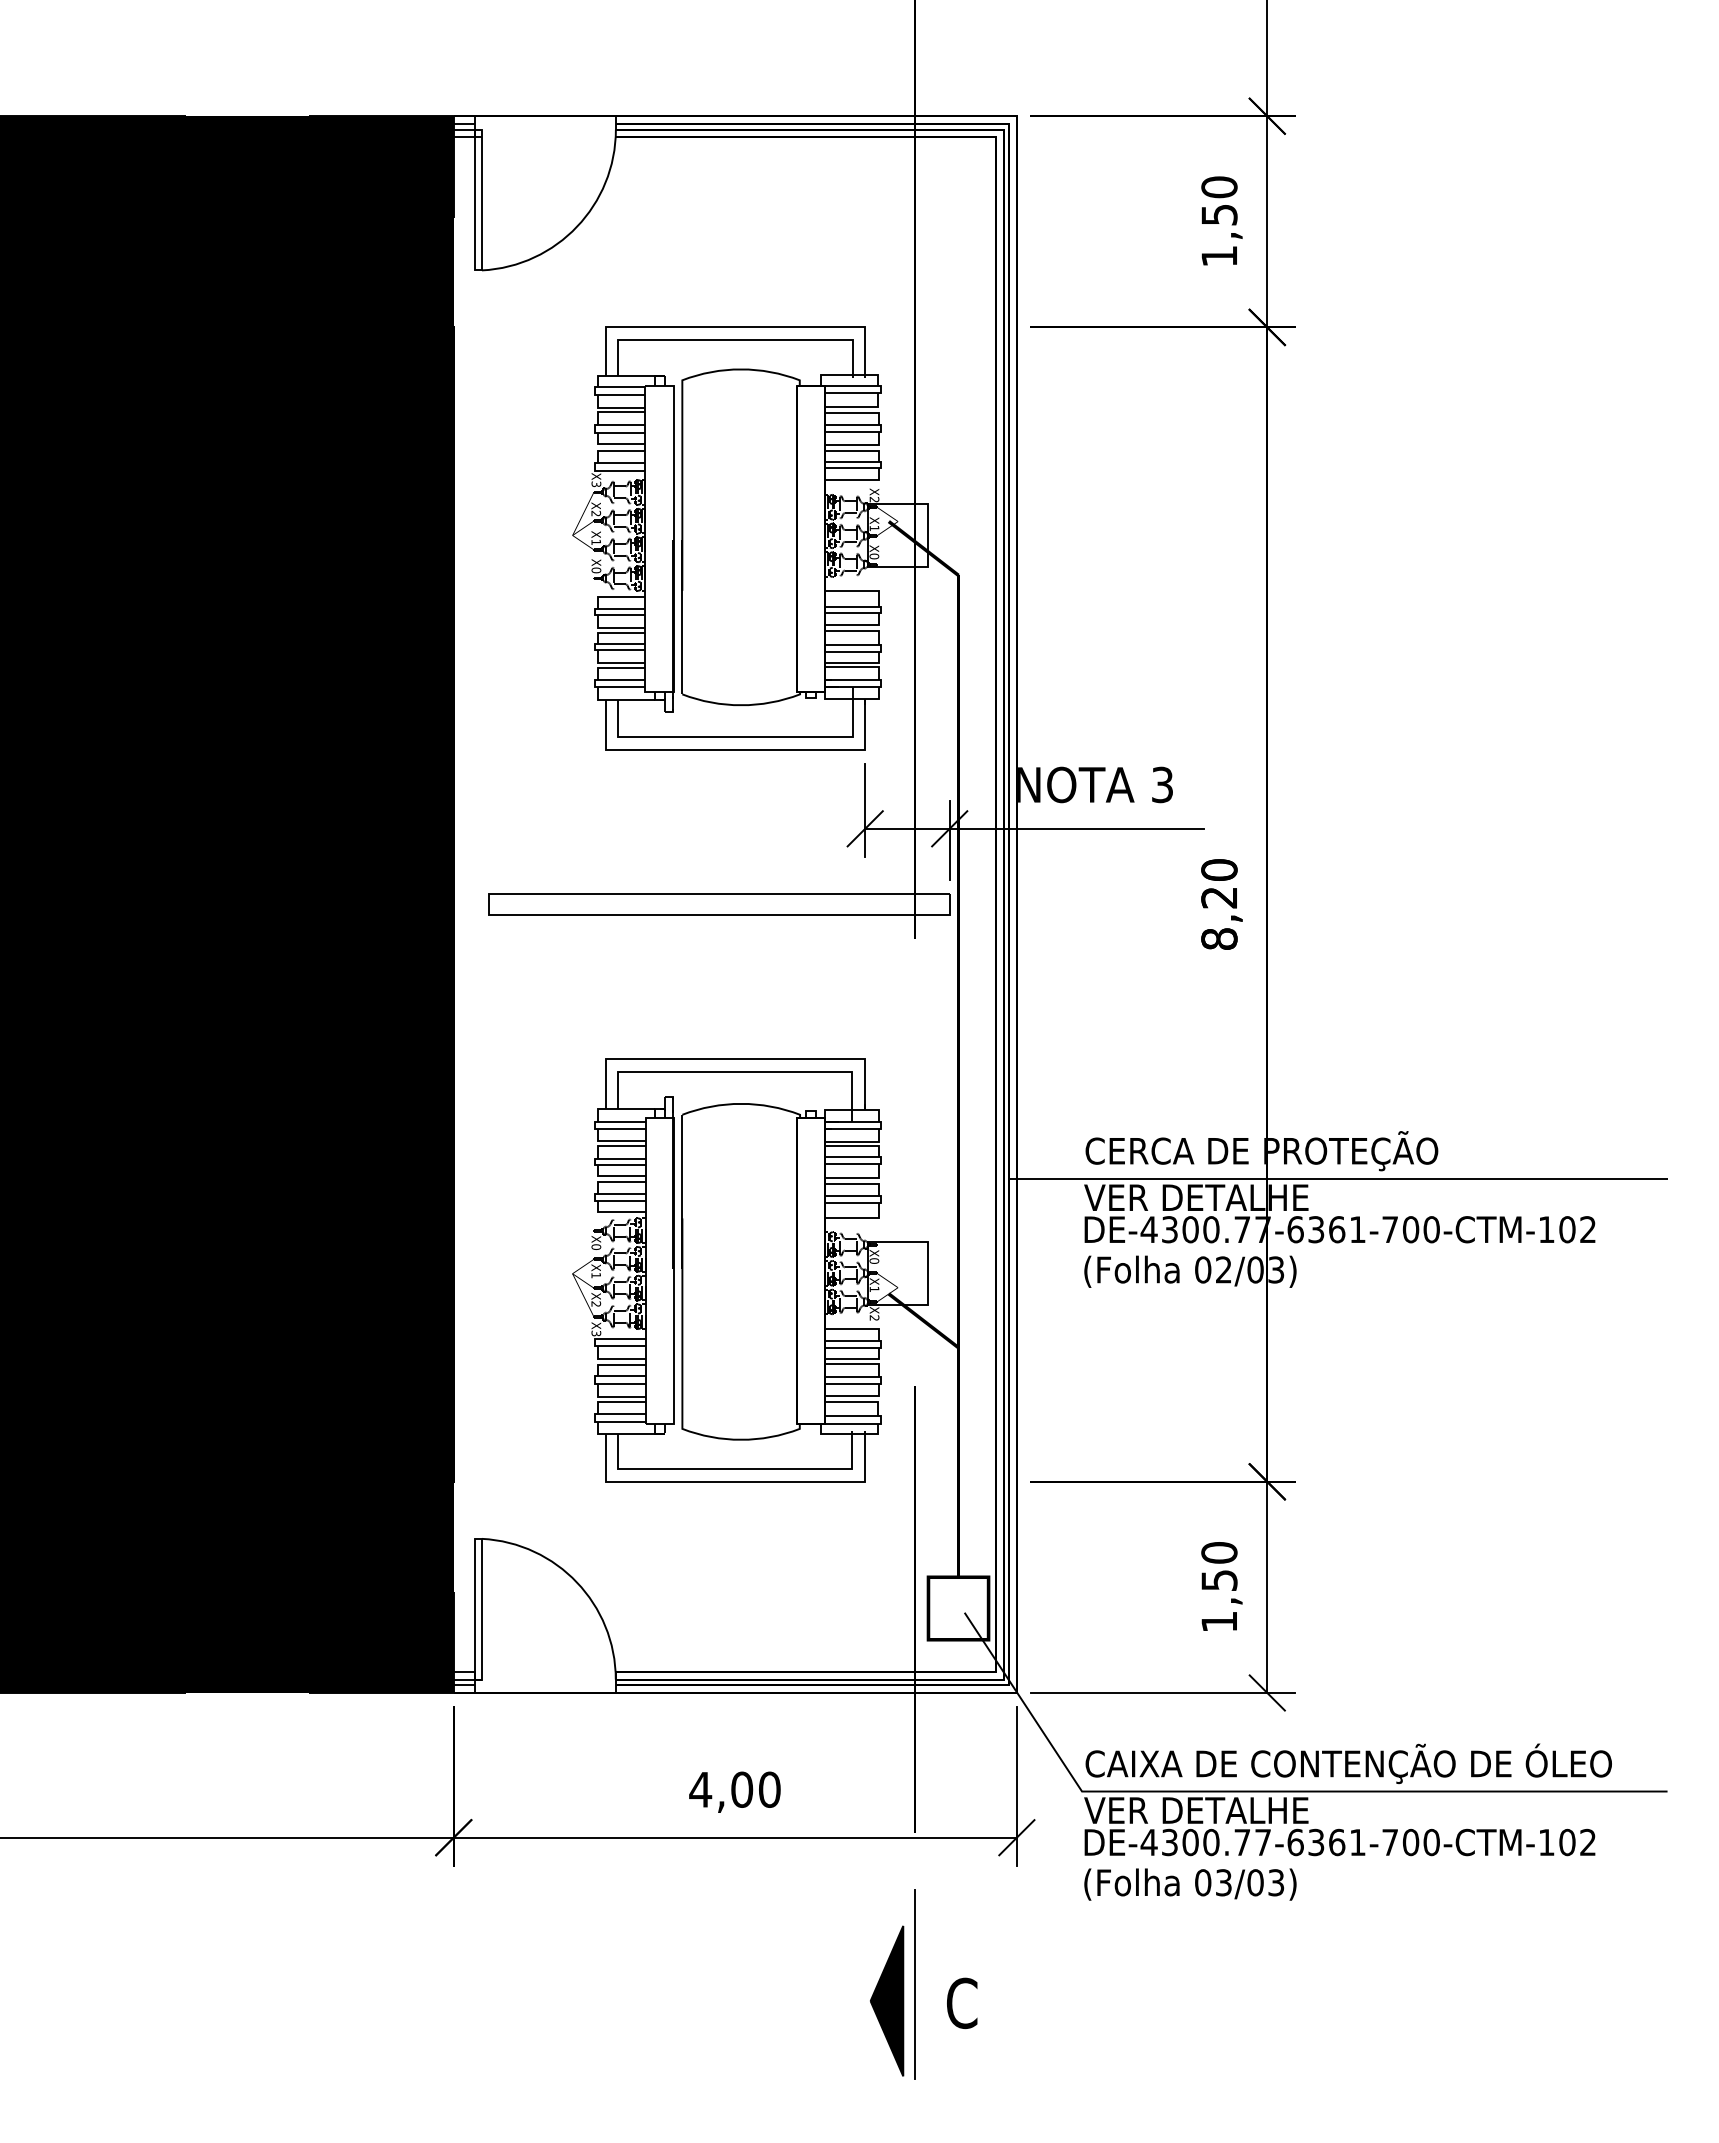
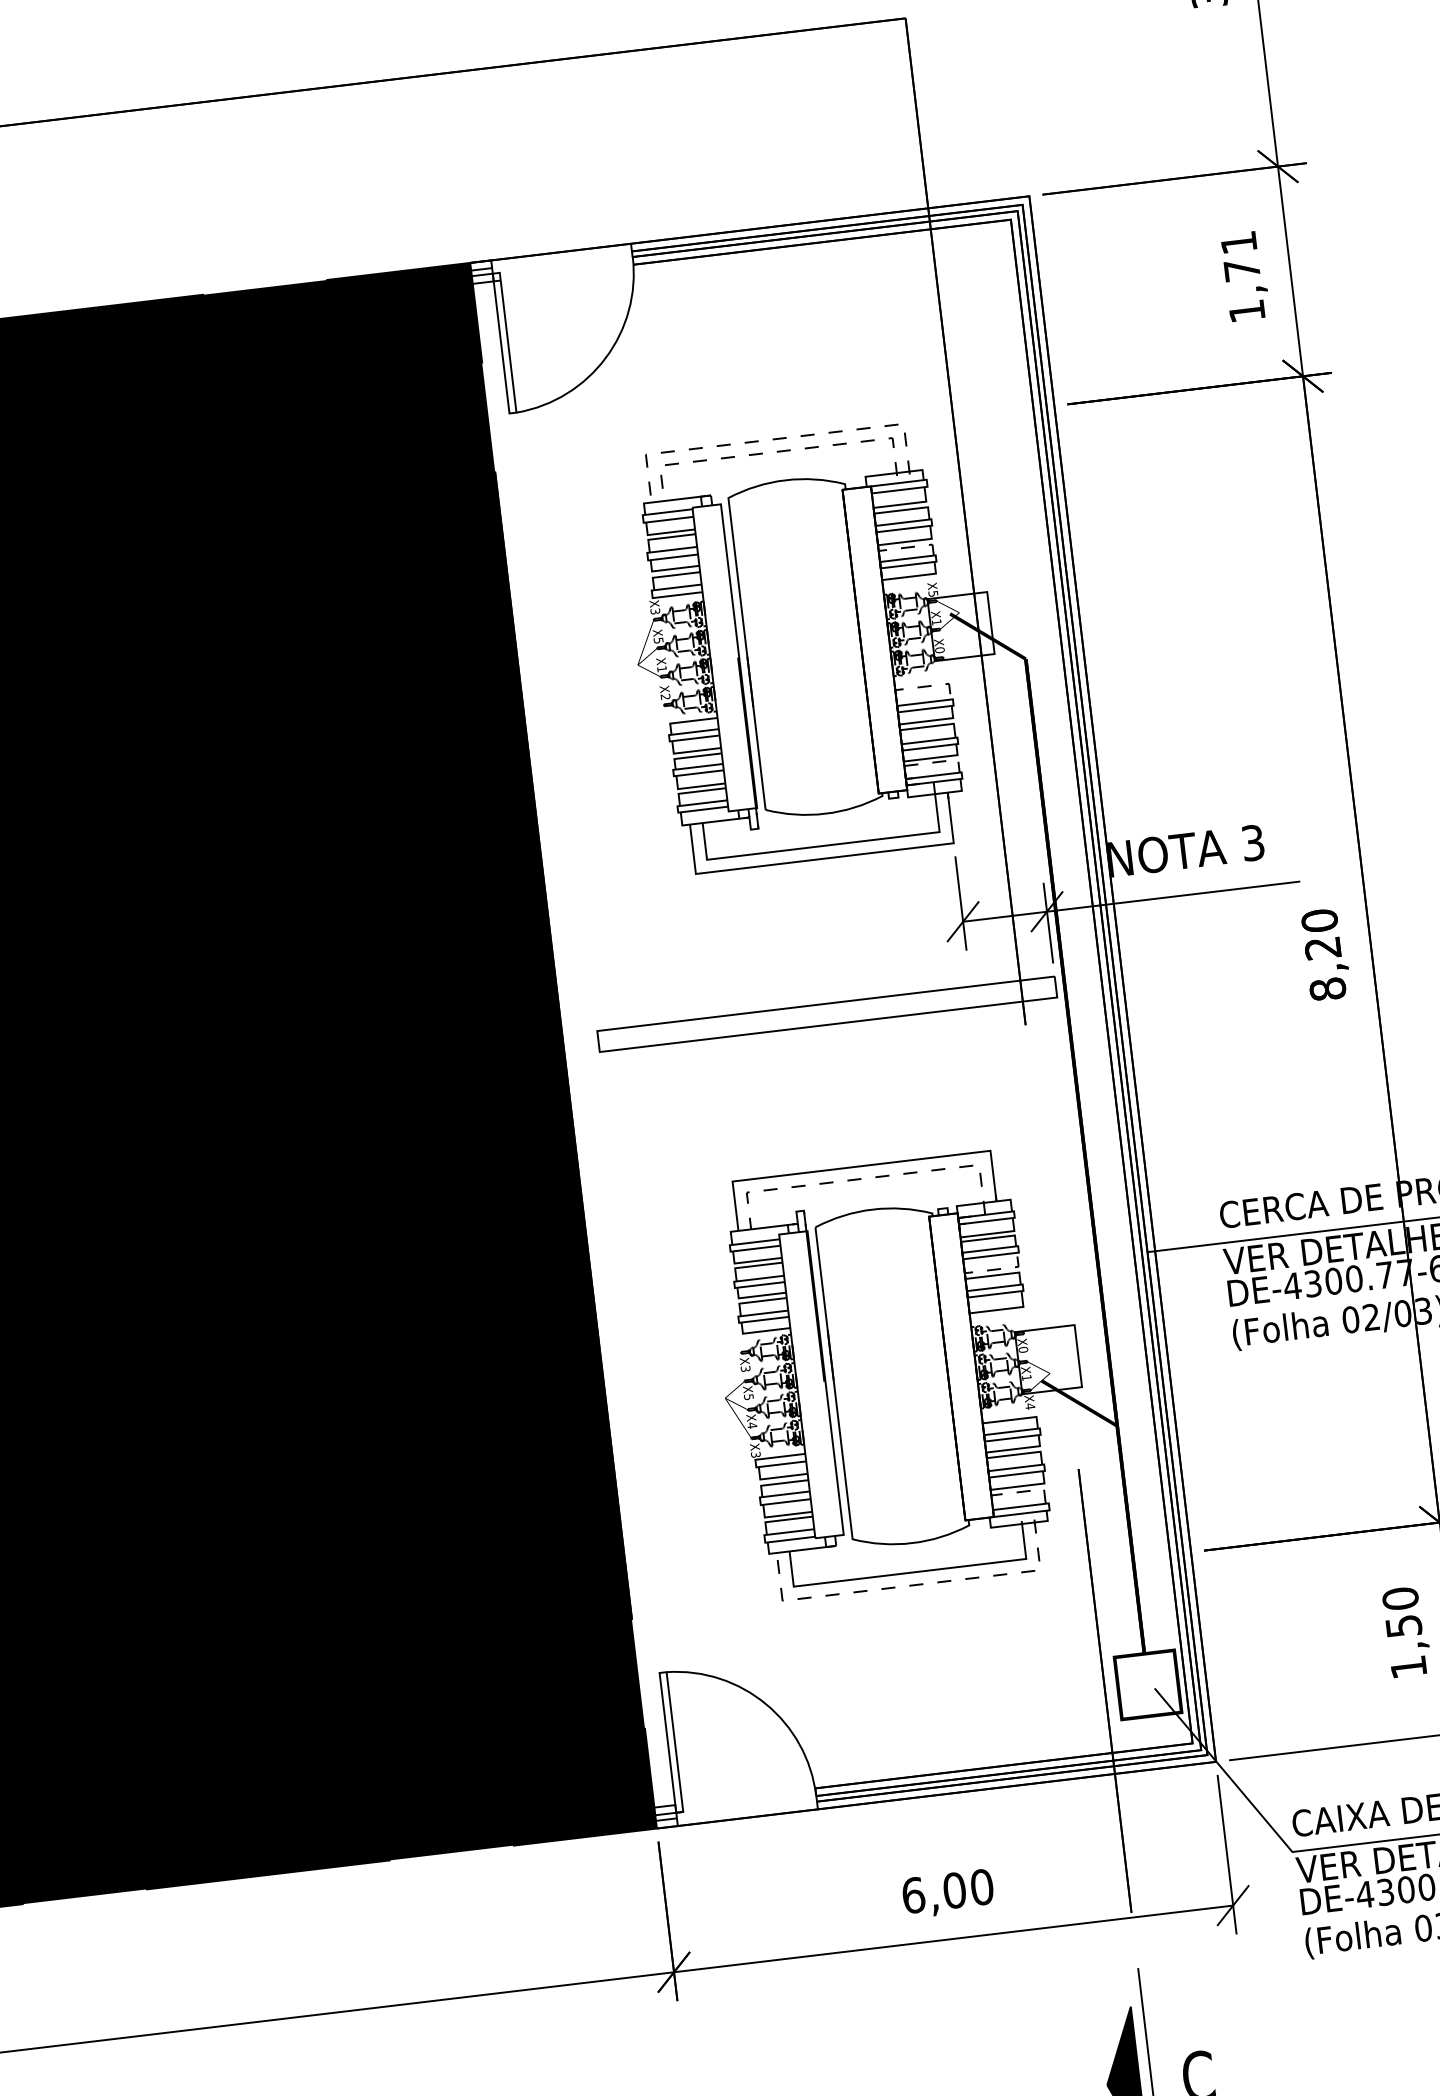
text: (1219, 200) -> (1240, 255), 1,50 -> 1,71
line: (736, 327) -> (775, 439), solid -> dashed
line: (736, 340) -> (777, 452), solid -> dashed
line: (855, 450) -> (908, 547), solid -> dashed
text: (874, 499) -> (933, 593), X2 -> X5
text: (596, 513) -> (658, 640), X2 -> X5
text: (596, 570) -> (665, 697), X0 -> X2
line: (857, 590) -> (927, 686), solid -> dashed
line: (859, 667) -> (938, 762), solid -> dashed
line: (741, 1072) -> (869, 1178), solid -> dashed
line: (856, 1178) -> (995, 1270), solid -> dashed
text: (596, 1246) -> (745, 1368), X0 -> X3
text: (595, 1275) -> (748, 1397), X1 -> X5
text: (596, 1304) -> (752, 1425), X2 -> X4
text: (874, 1318) -> (1030, 1406), X2 -> X4
line: (859, 1401) -> (1025, 1491), solid -> dashed
line: (736, 1481) -> (912, 1585), solid -> dashed
text: (700, 1789) -> (913, 1895), 4,00 -> 6,00

